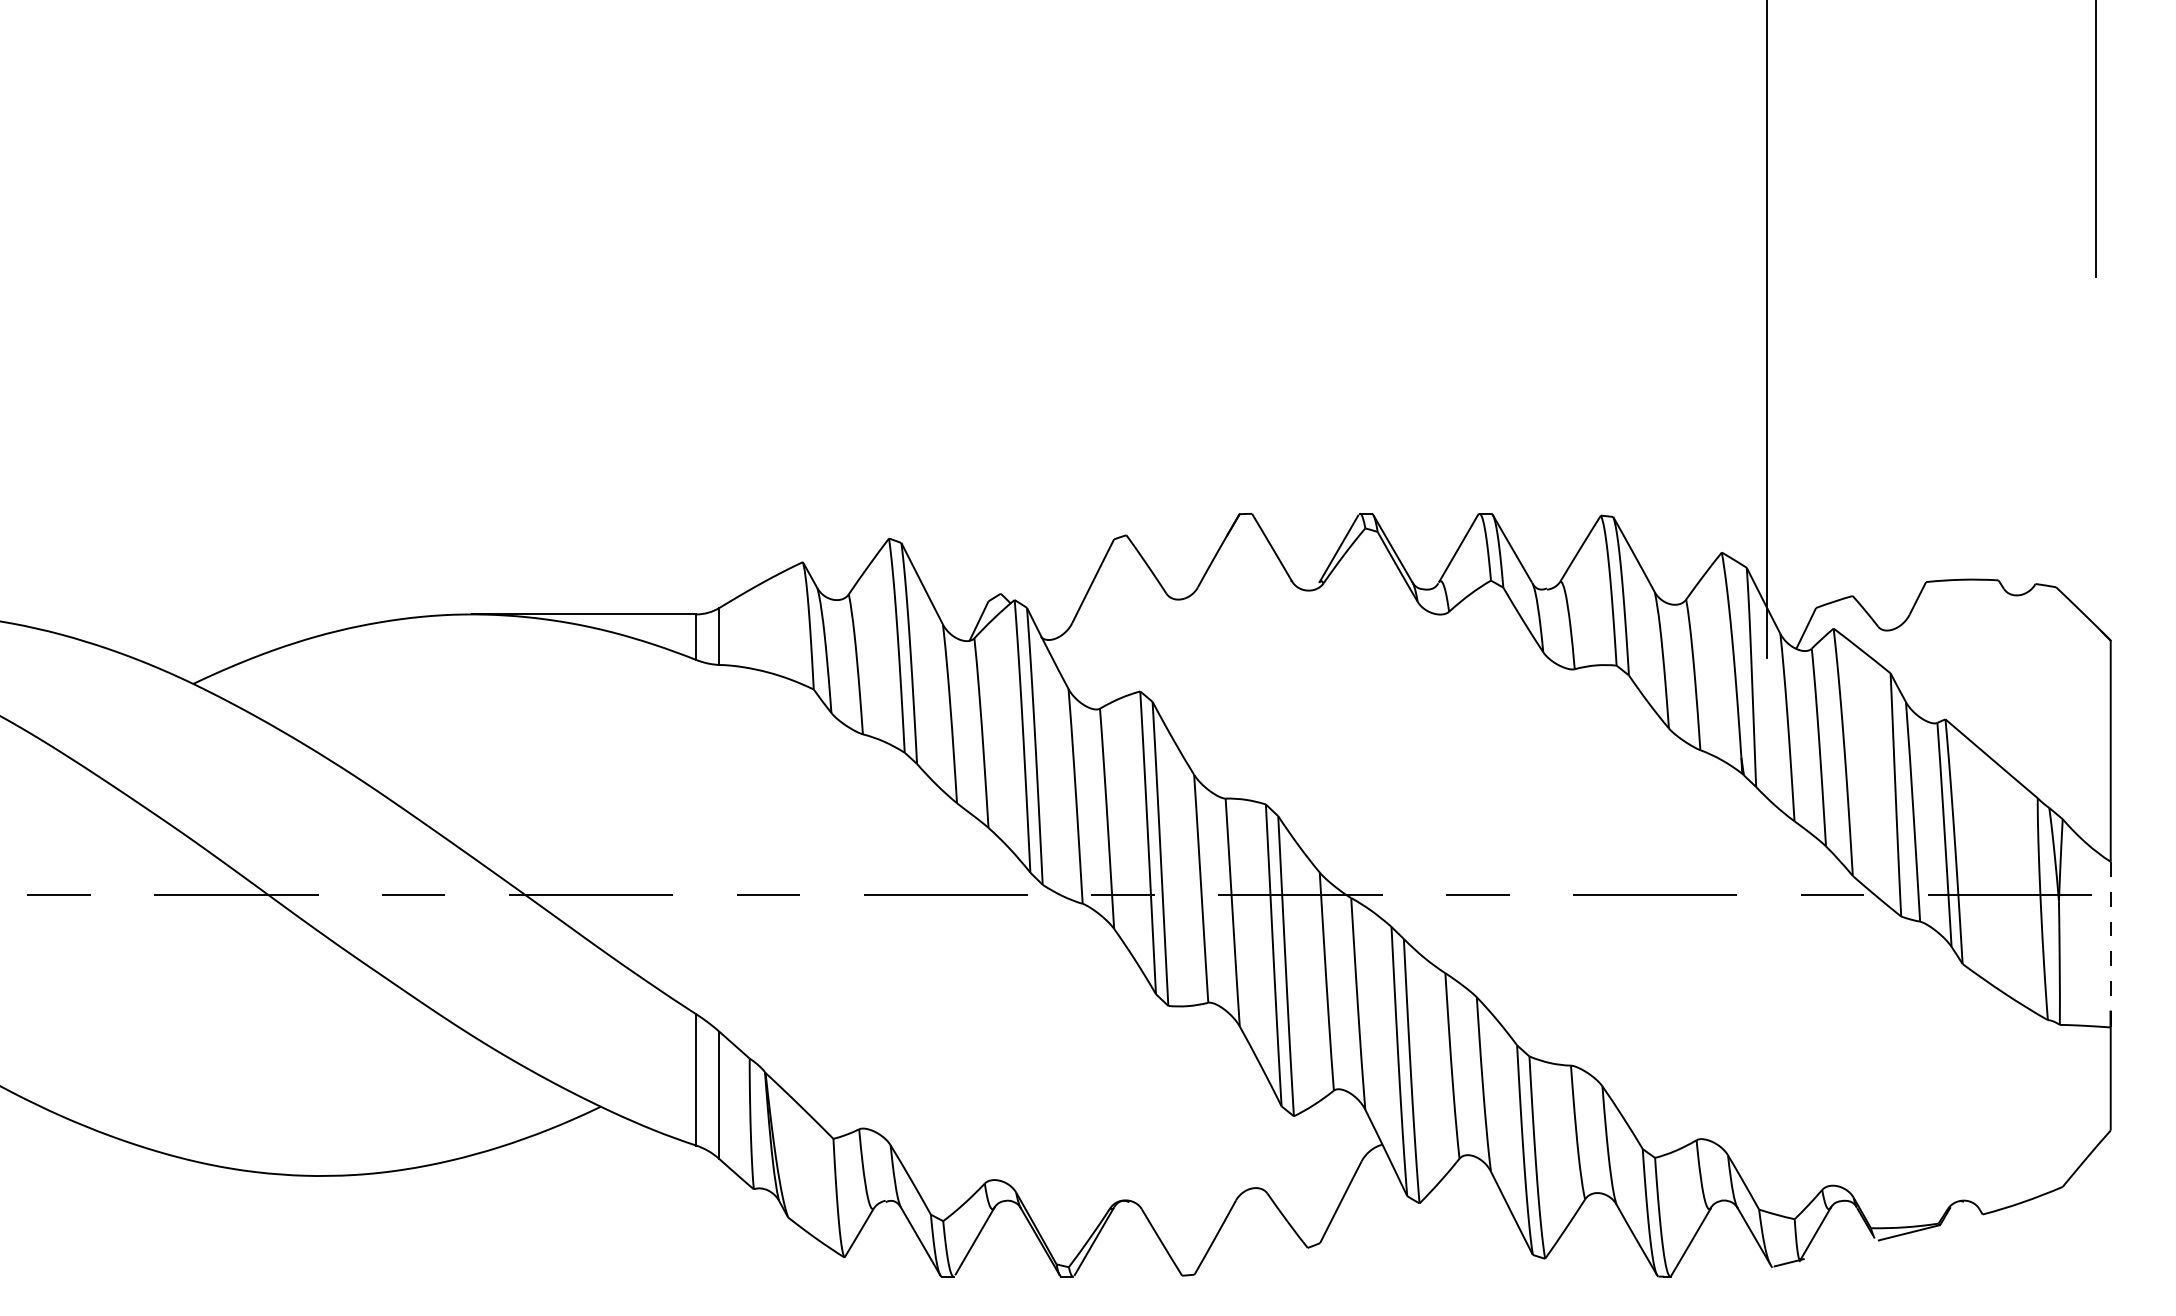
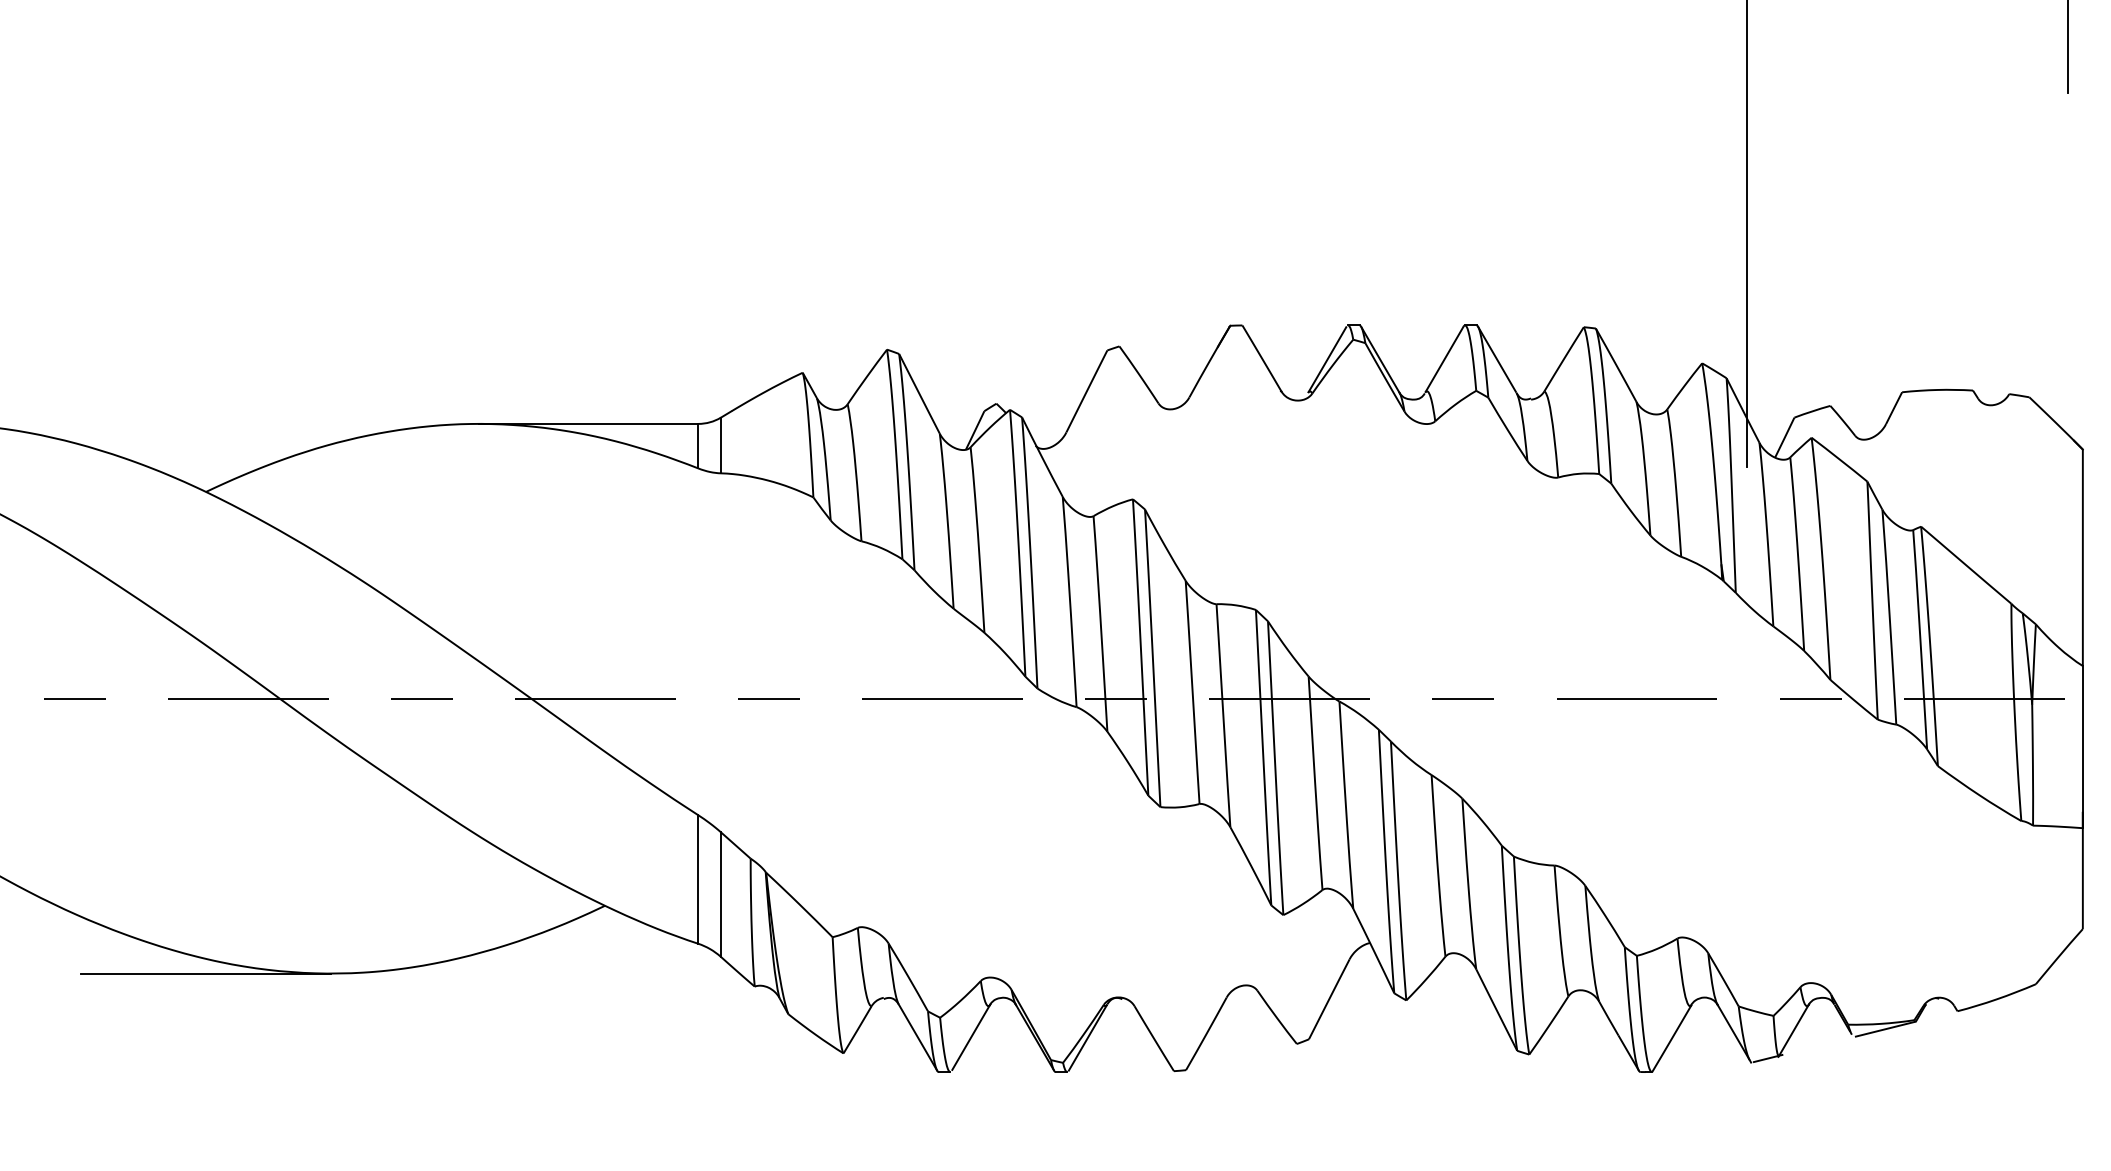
line: (2110, 944) -> (2082, 746), dashed -> solid
line: (193, 1176) -> (206, 974), added

